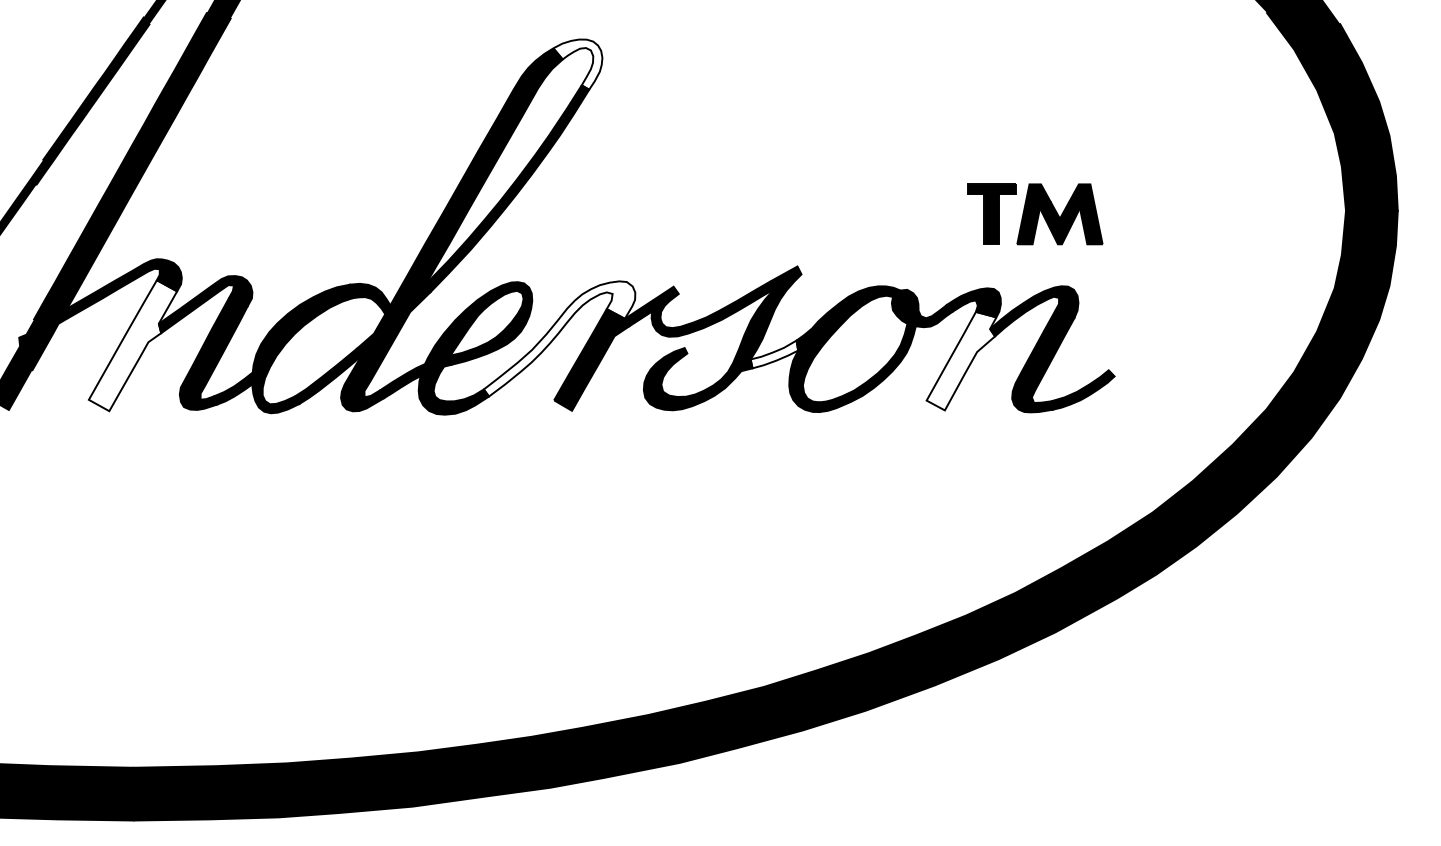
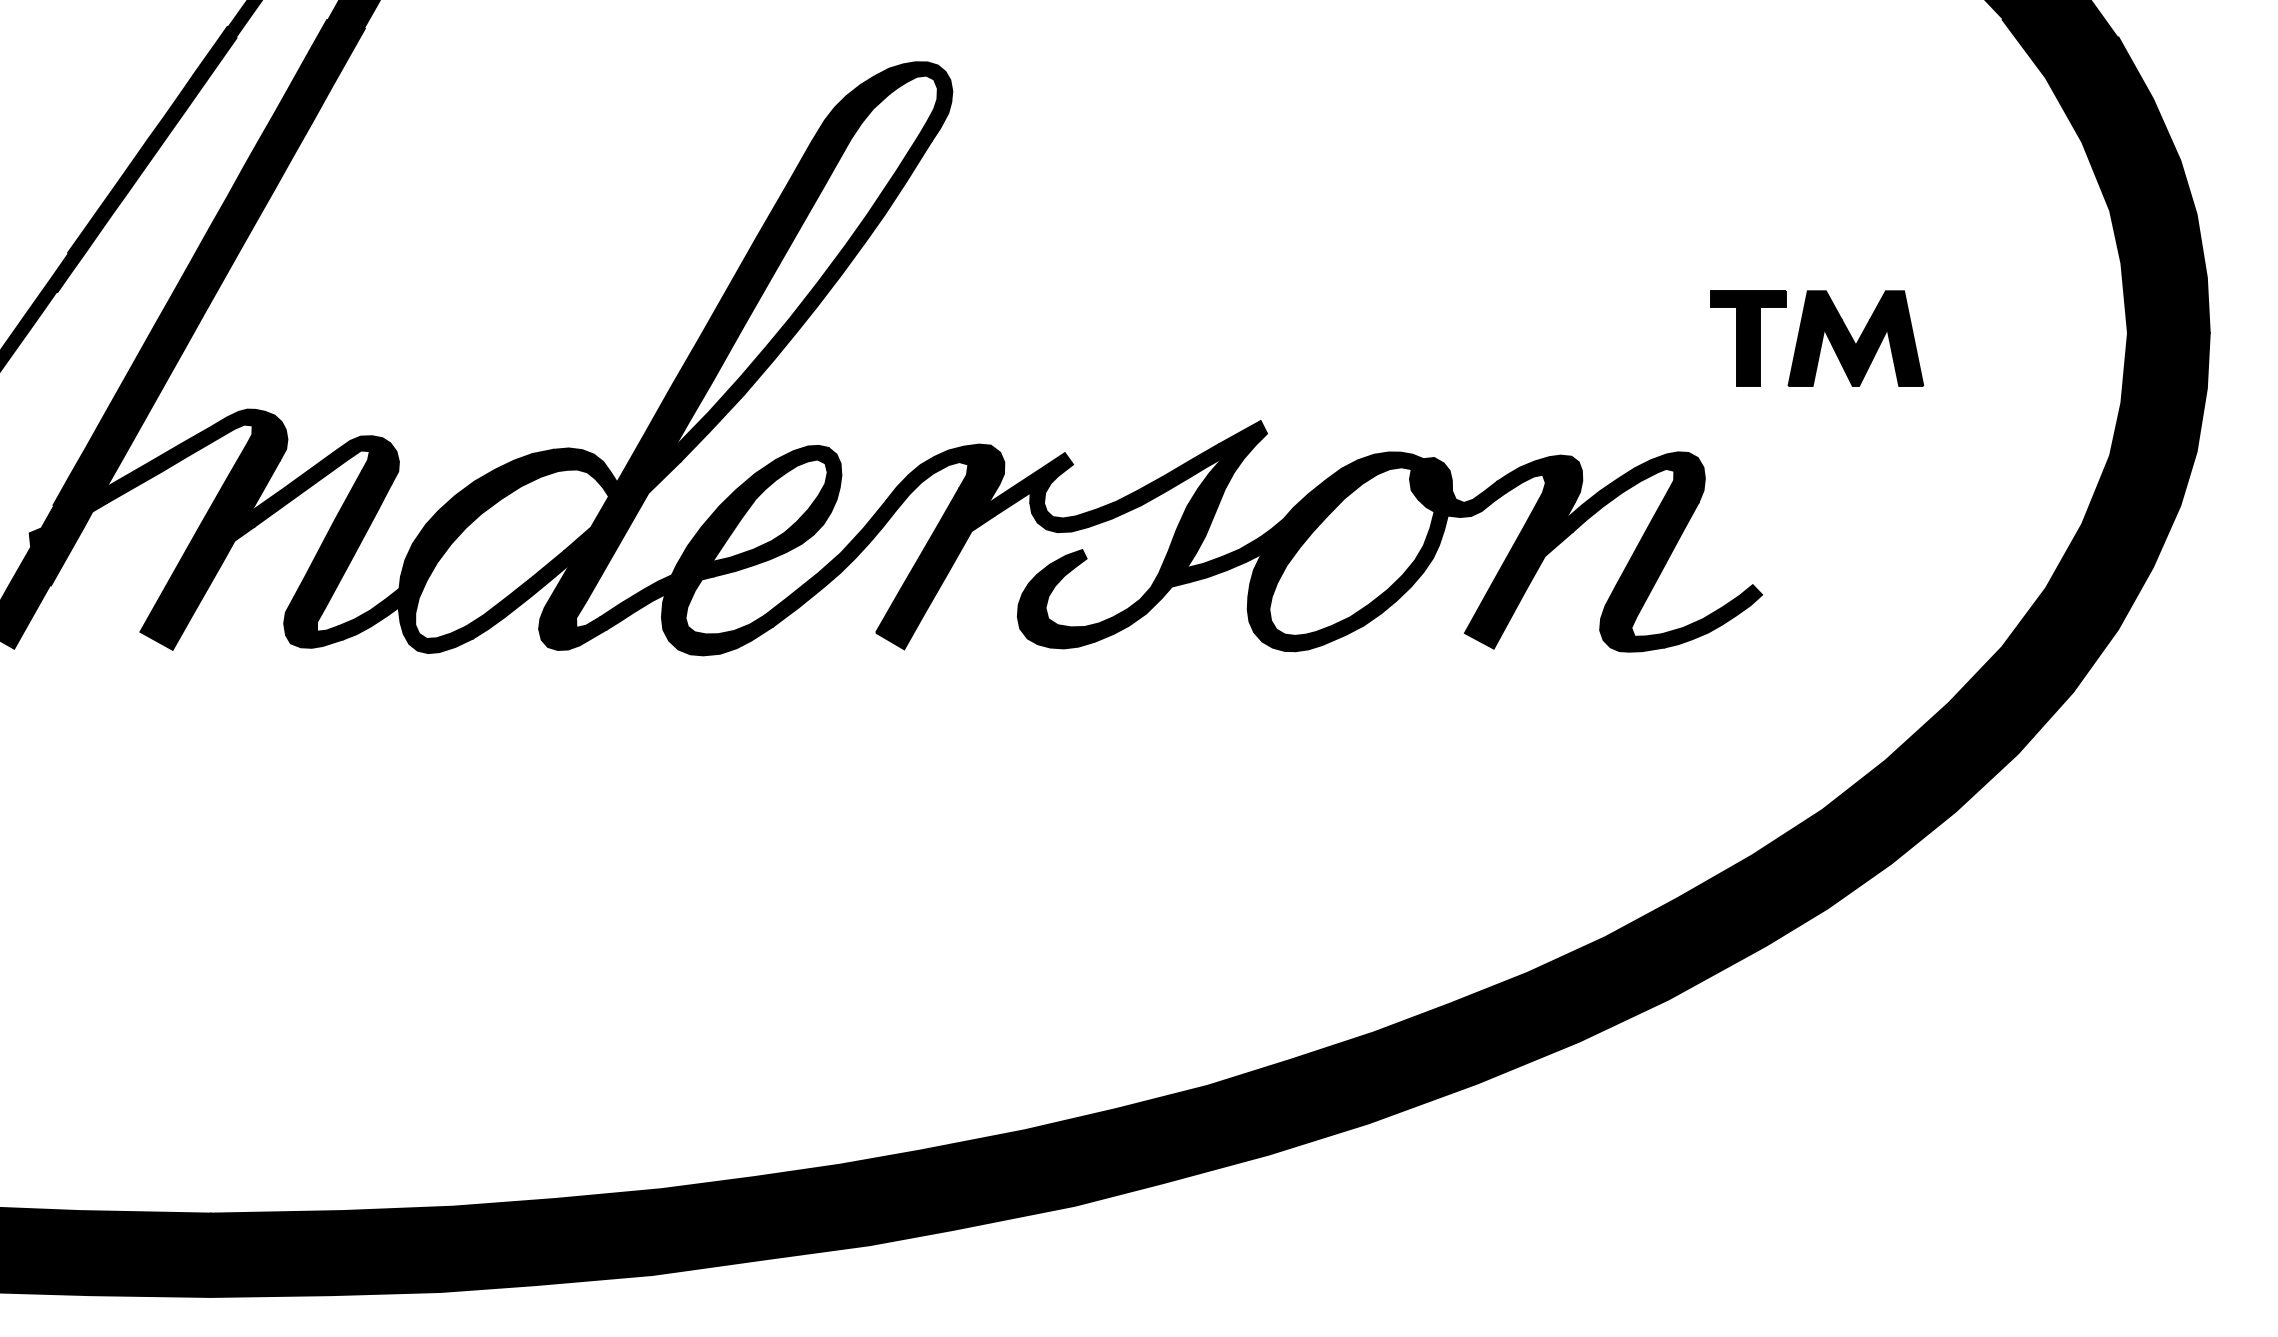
fill: (577, 64) -> (912, 101), added
part: (1035, 214) -> (1817, 338), moved
fill: (559, 338) -> (884, 534), added
fill: (132, 345) -> (209, 545), added
fill: (774, 354) -> (1224, 560), added
fill: (961, 360) -> (1520, 569), added

